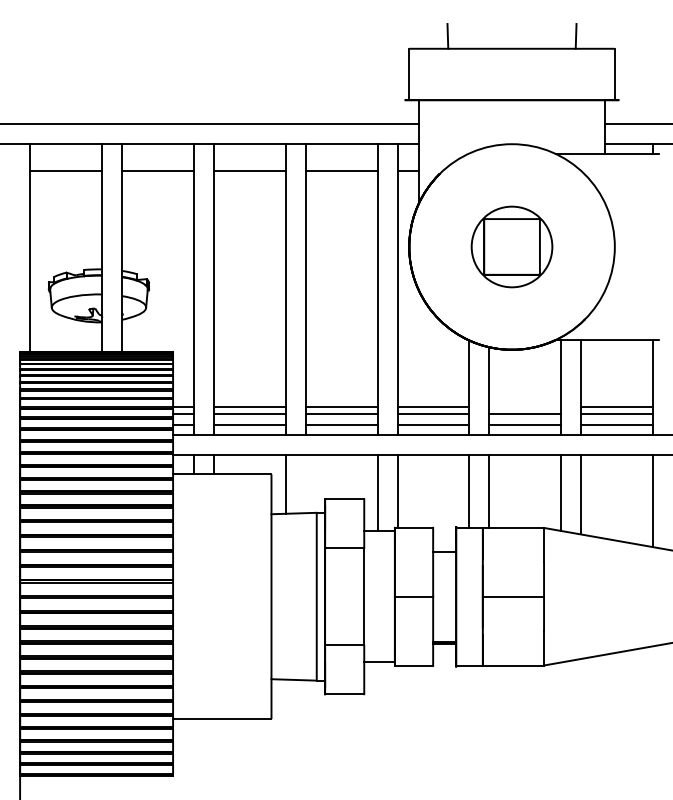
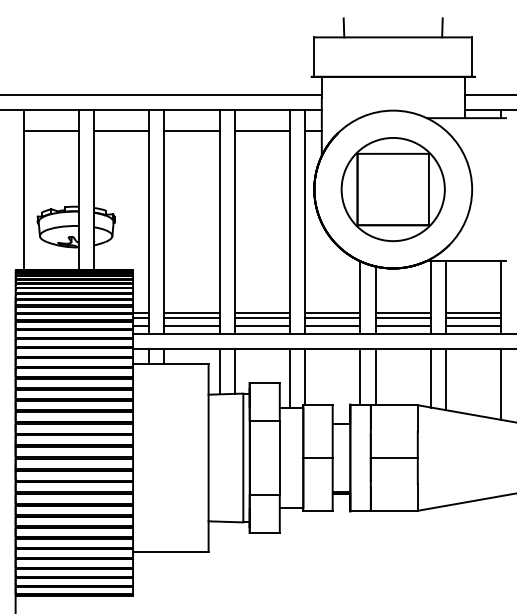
part: (511, 246) -> (392, 189), size x1.67
line: (525, 407) -> (403, 312), added
line: (305, 483) -> (234, 371), added

